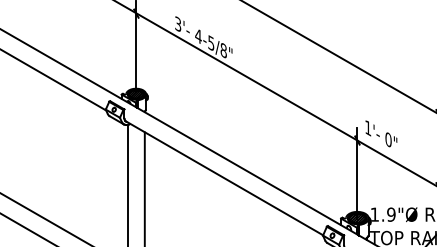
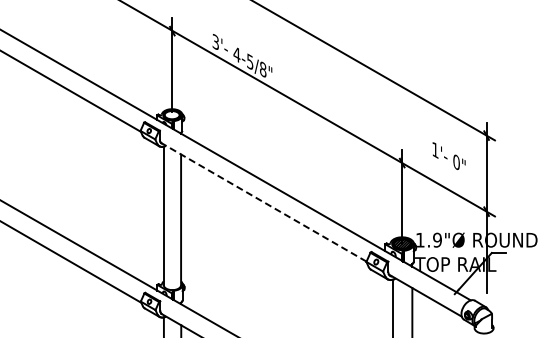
hatch: (135, 94) -> (171, 115), removed
text: (380, 133) -> (448, 155), moved
line: (224, 178) -> (263, 202), solid -> dashed

